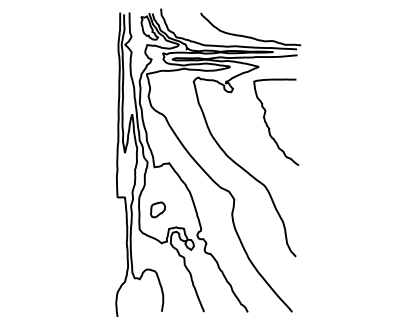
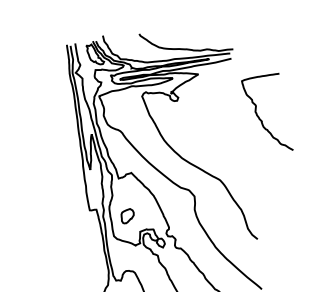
curve: (270, 128) -> (262, 120), moved

